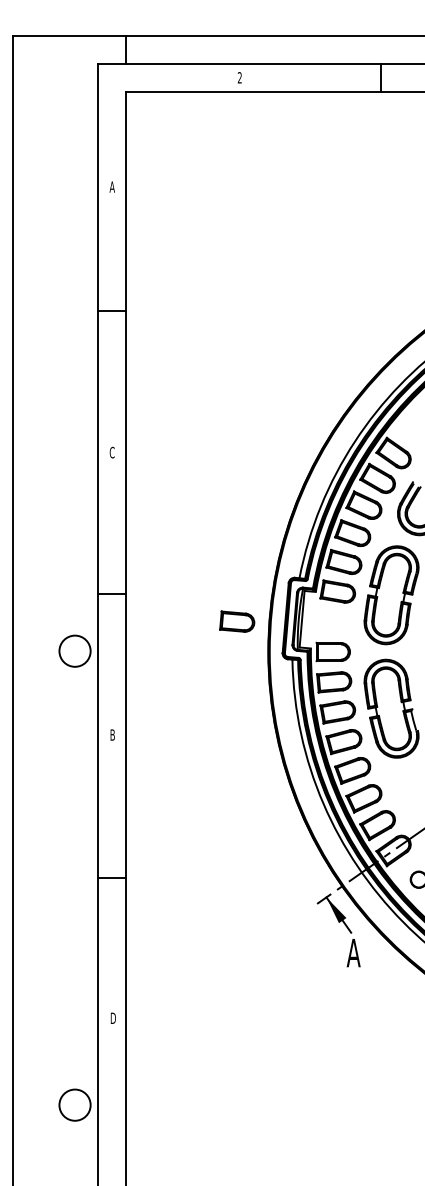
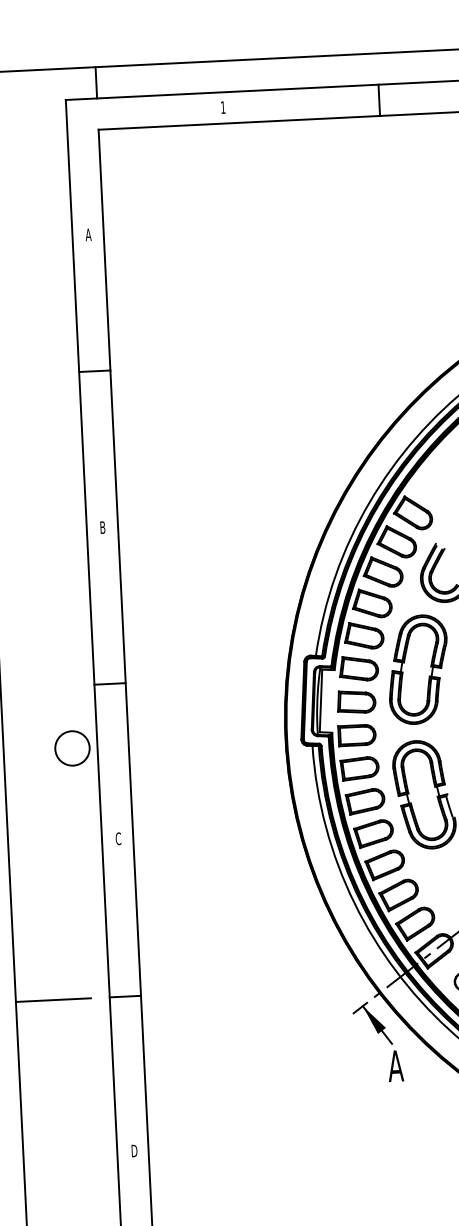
text: (239, 77) -> (222, 107), 2 -> 1
text: (111, 452) -> (101, 527), C -> B
part: (237, 621) -> (356, 701), moved
text: (112, 734) -> (118, 838), B -> C
line: (46, 878) -> (53, 1000), added

